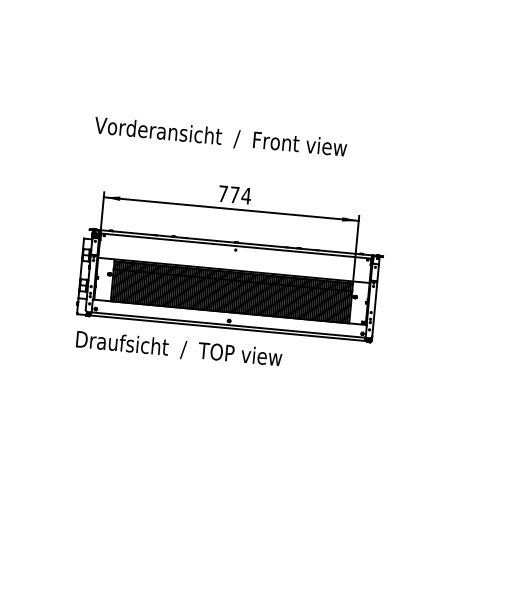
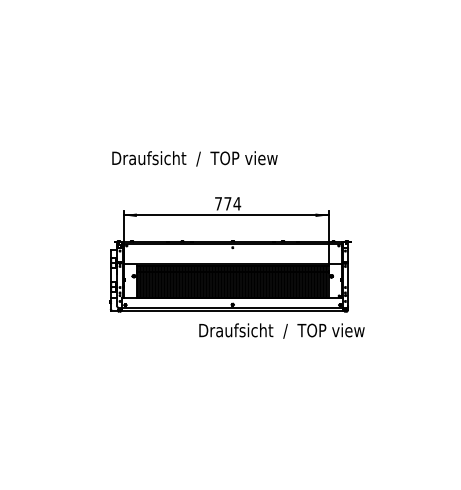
text: (220, 136) -> (212, 158), Vorderansicht  /  Front view -> Draufsicht  /  TOP view
text: (178, 348) -> (281, 330), moved

